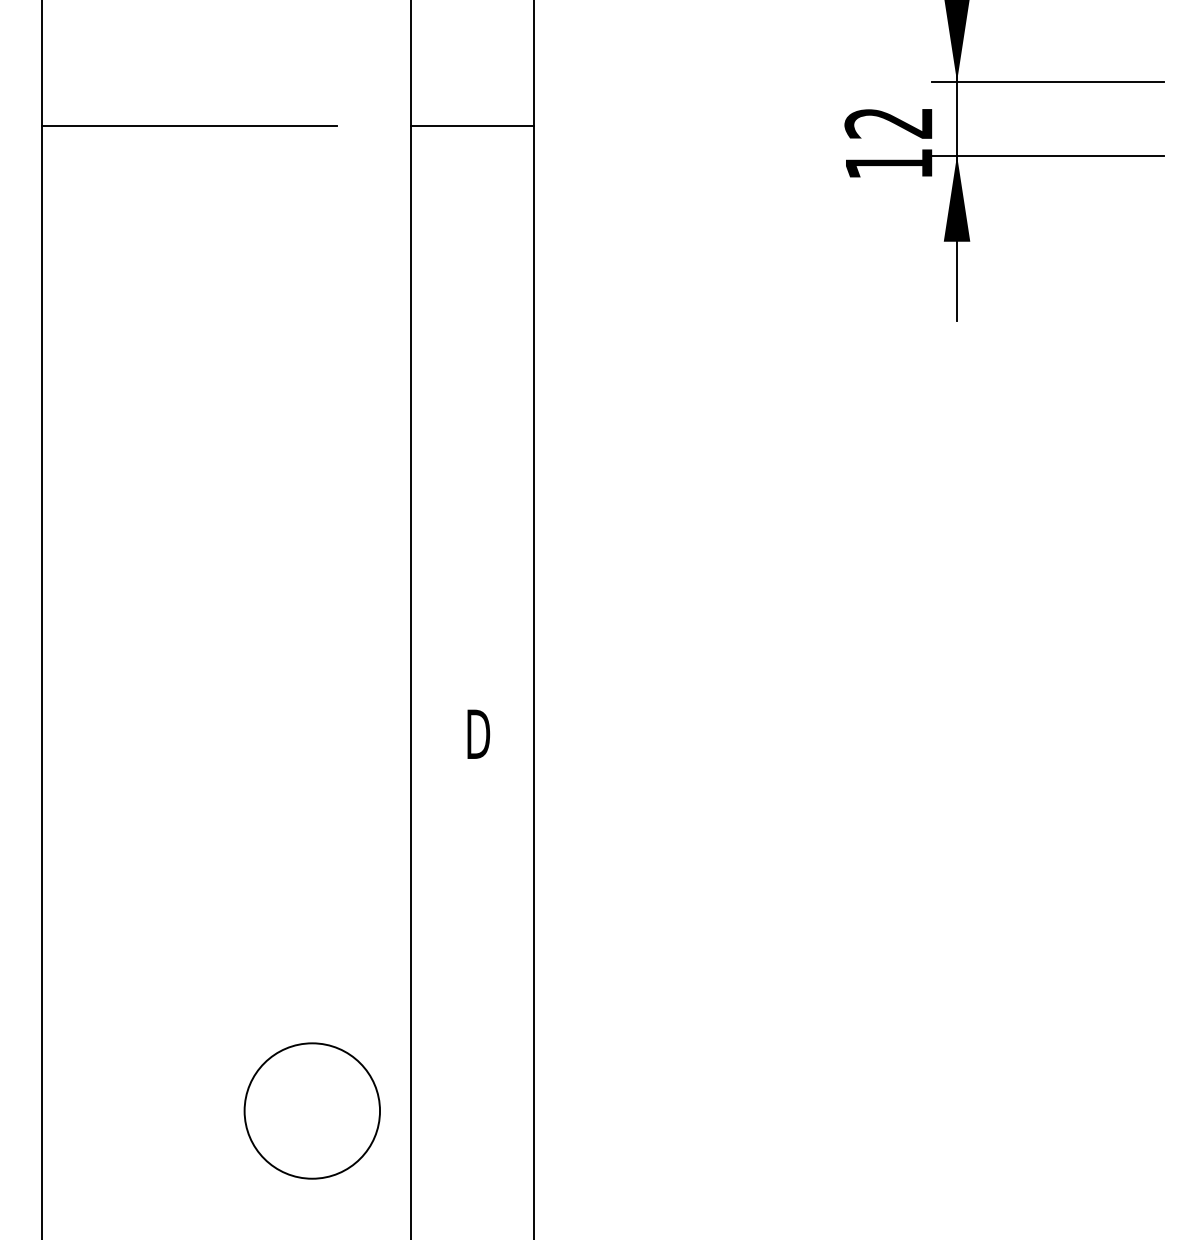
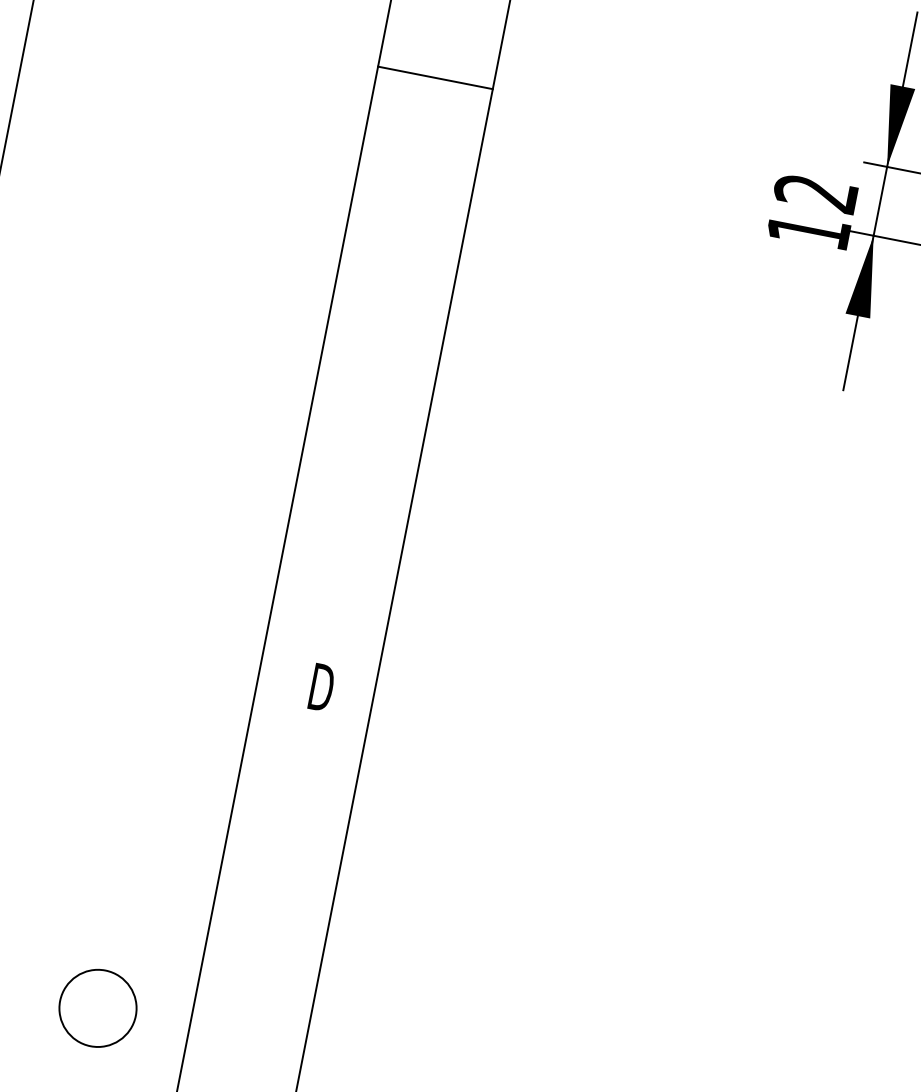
line: (188, 126) -> (162, 68), removed
line: (471, 126) -> (434, 77), moved
circle: (312, 1110) -> (98, 1007), size x0.6

